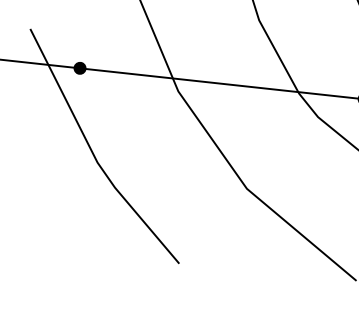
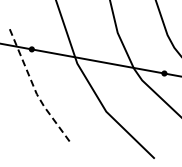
line: (94, 156) -> (35, 91), solid -> dashed

